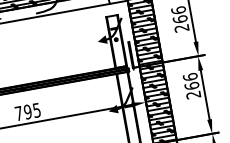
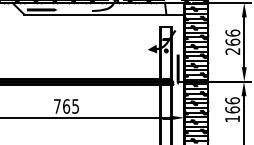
text: (193, 94) -> (232, 118), 266 -> 166
fill: (121, 100) -> (160, 111), removed
text: (27, 112) -> (66, 106), 795 -> 765

